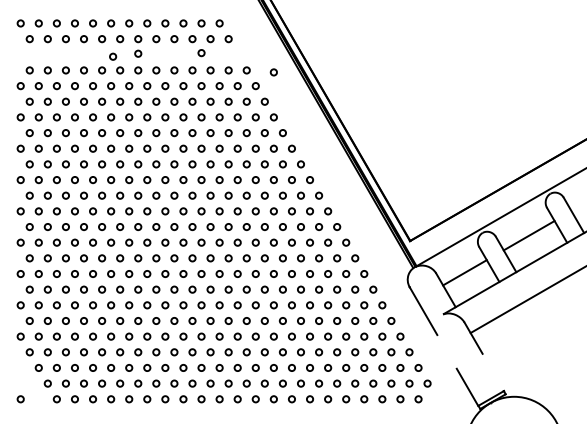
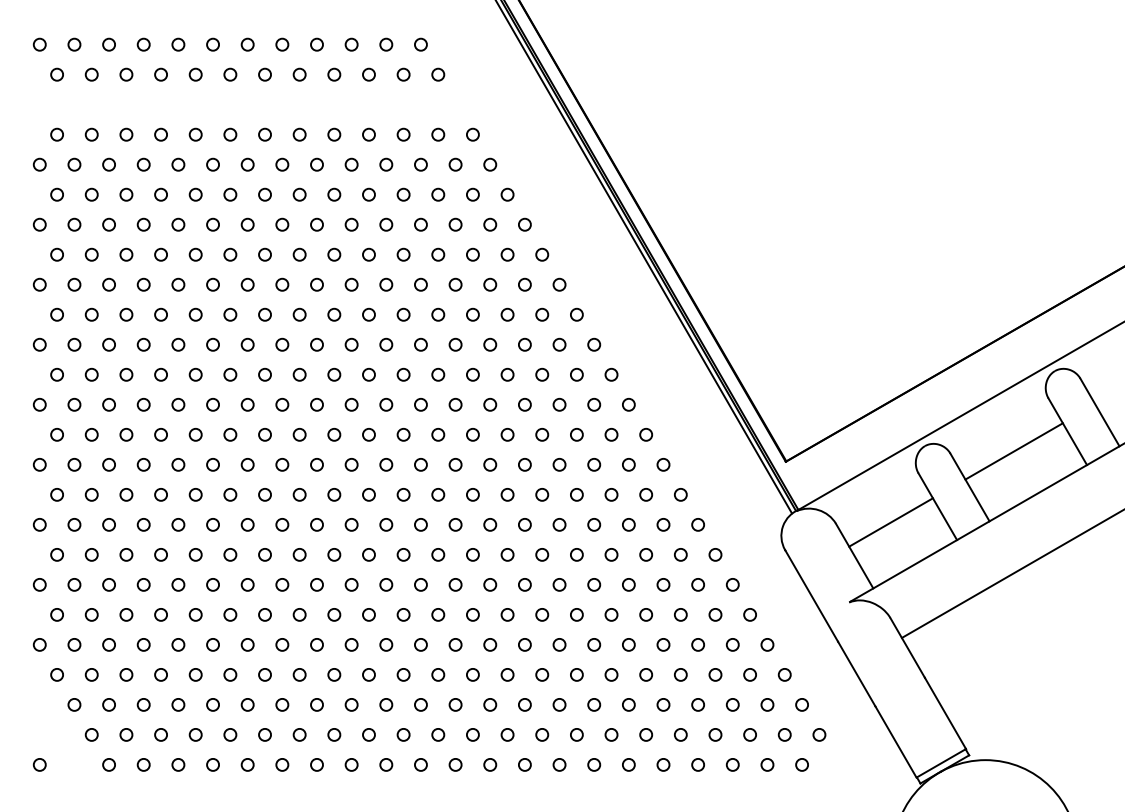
circle: (138, 53) -> (265, 102), removed
circle: (201, 53) -> (386, 102), removed
circle: (113, 56) -> (217, 108), removed
circle: (273, 72) -> (524, 138), removed
line: (446, 351) -> (855, 673), added
line: (493, 372) -> (945, 713), added

